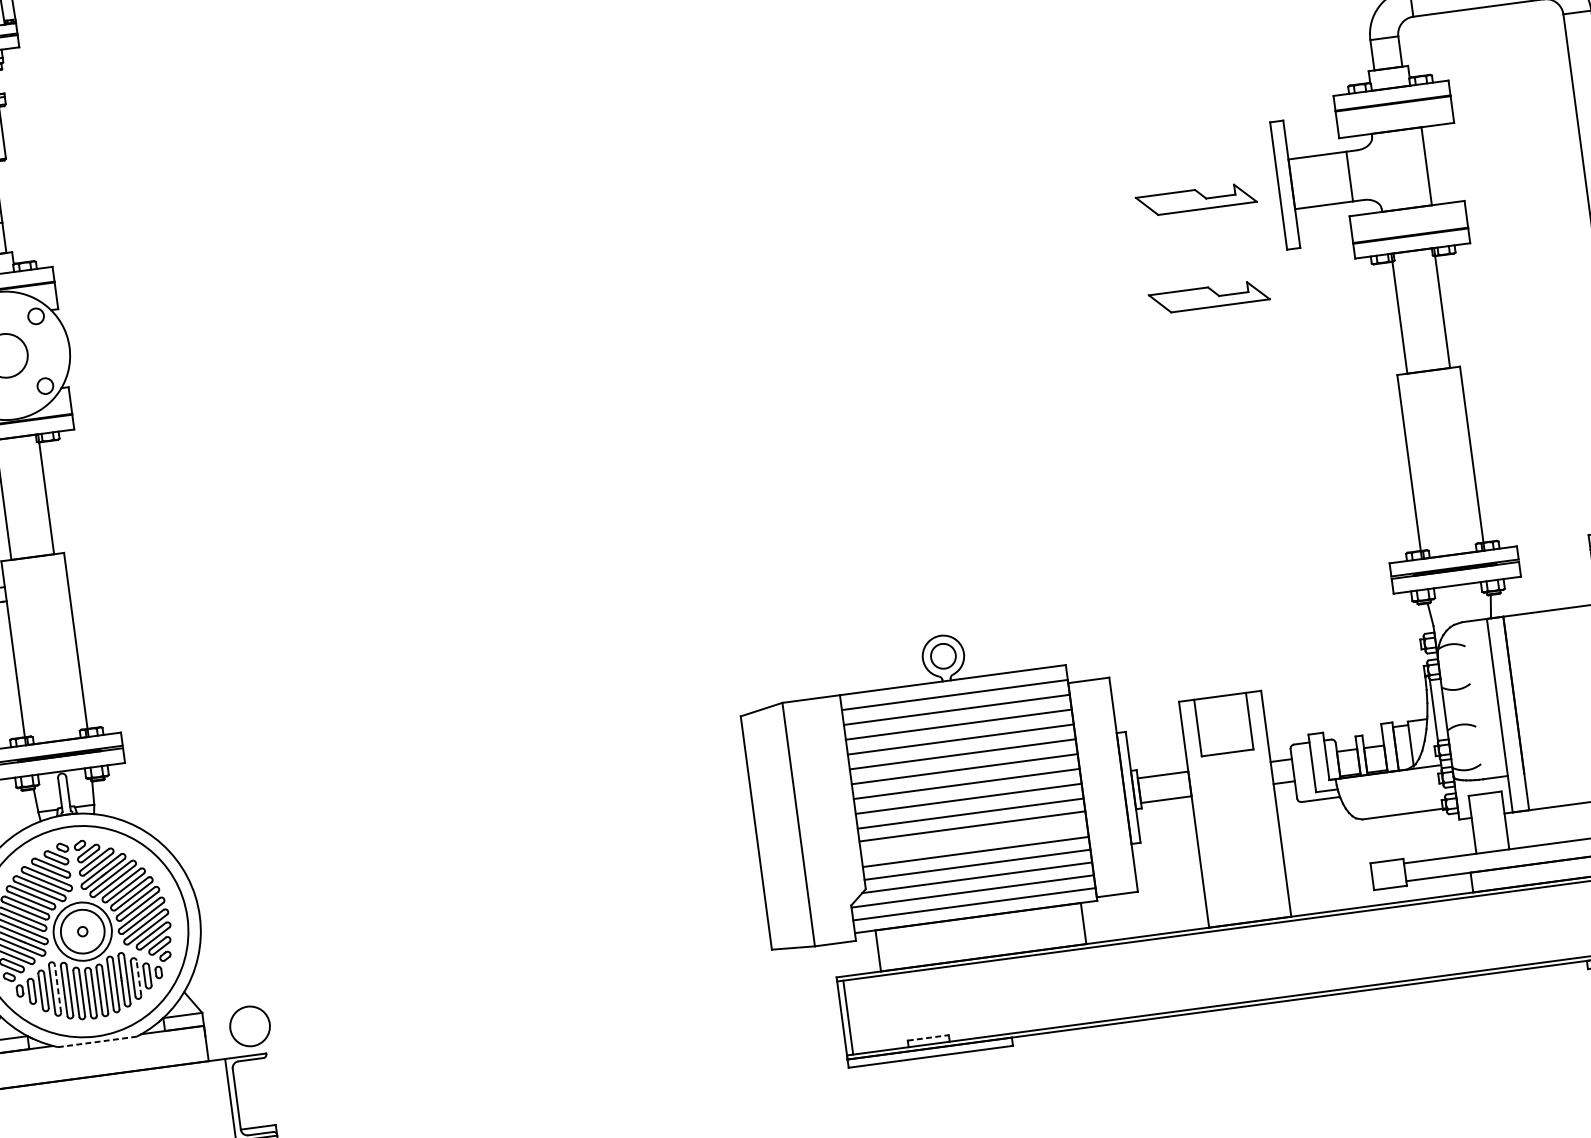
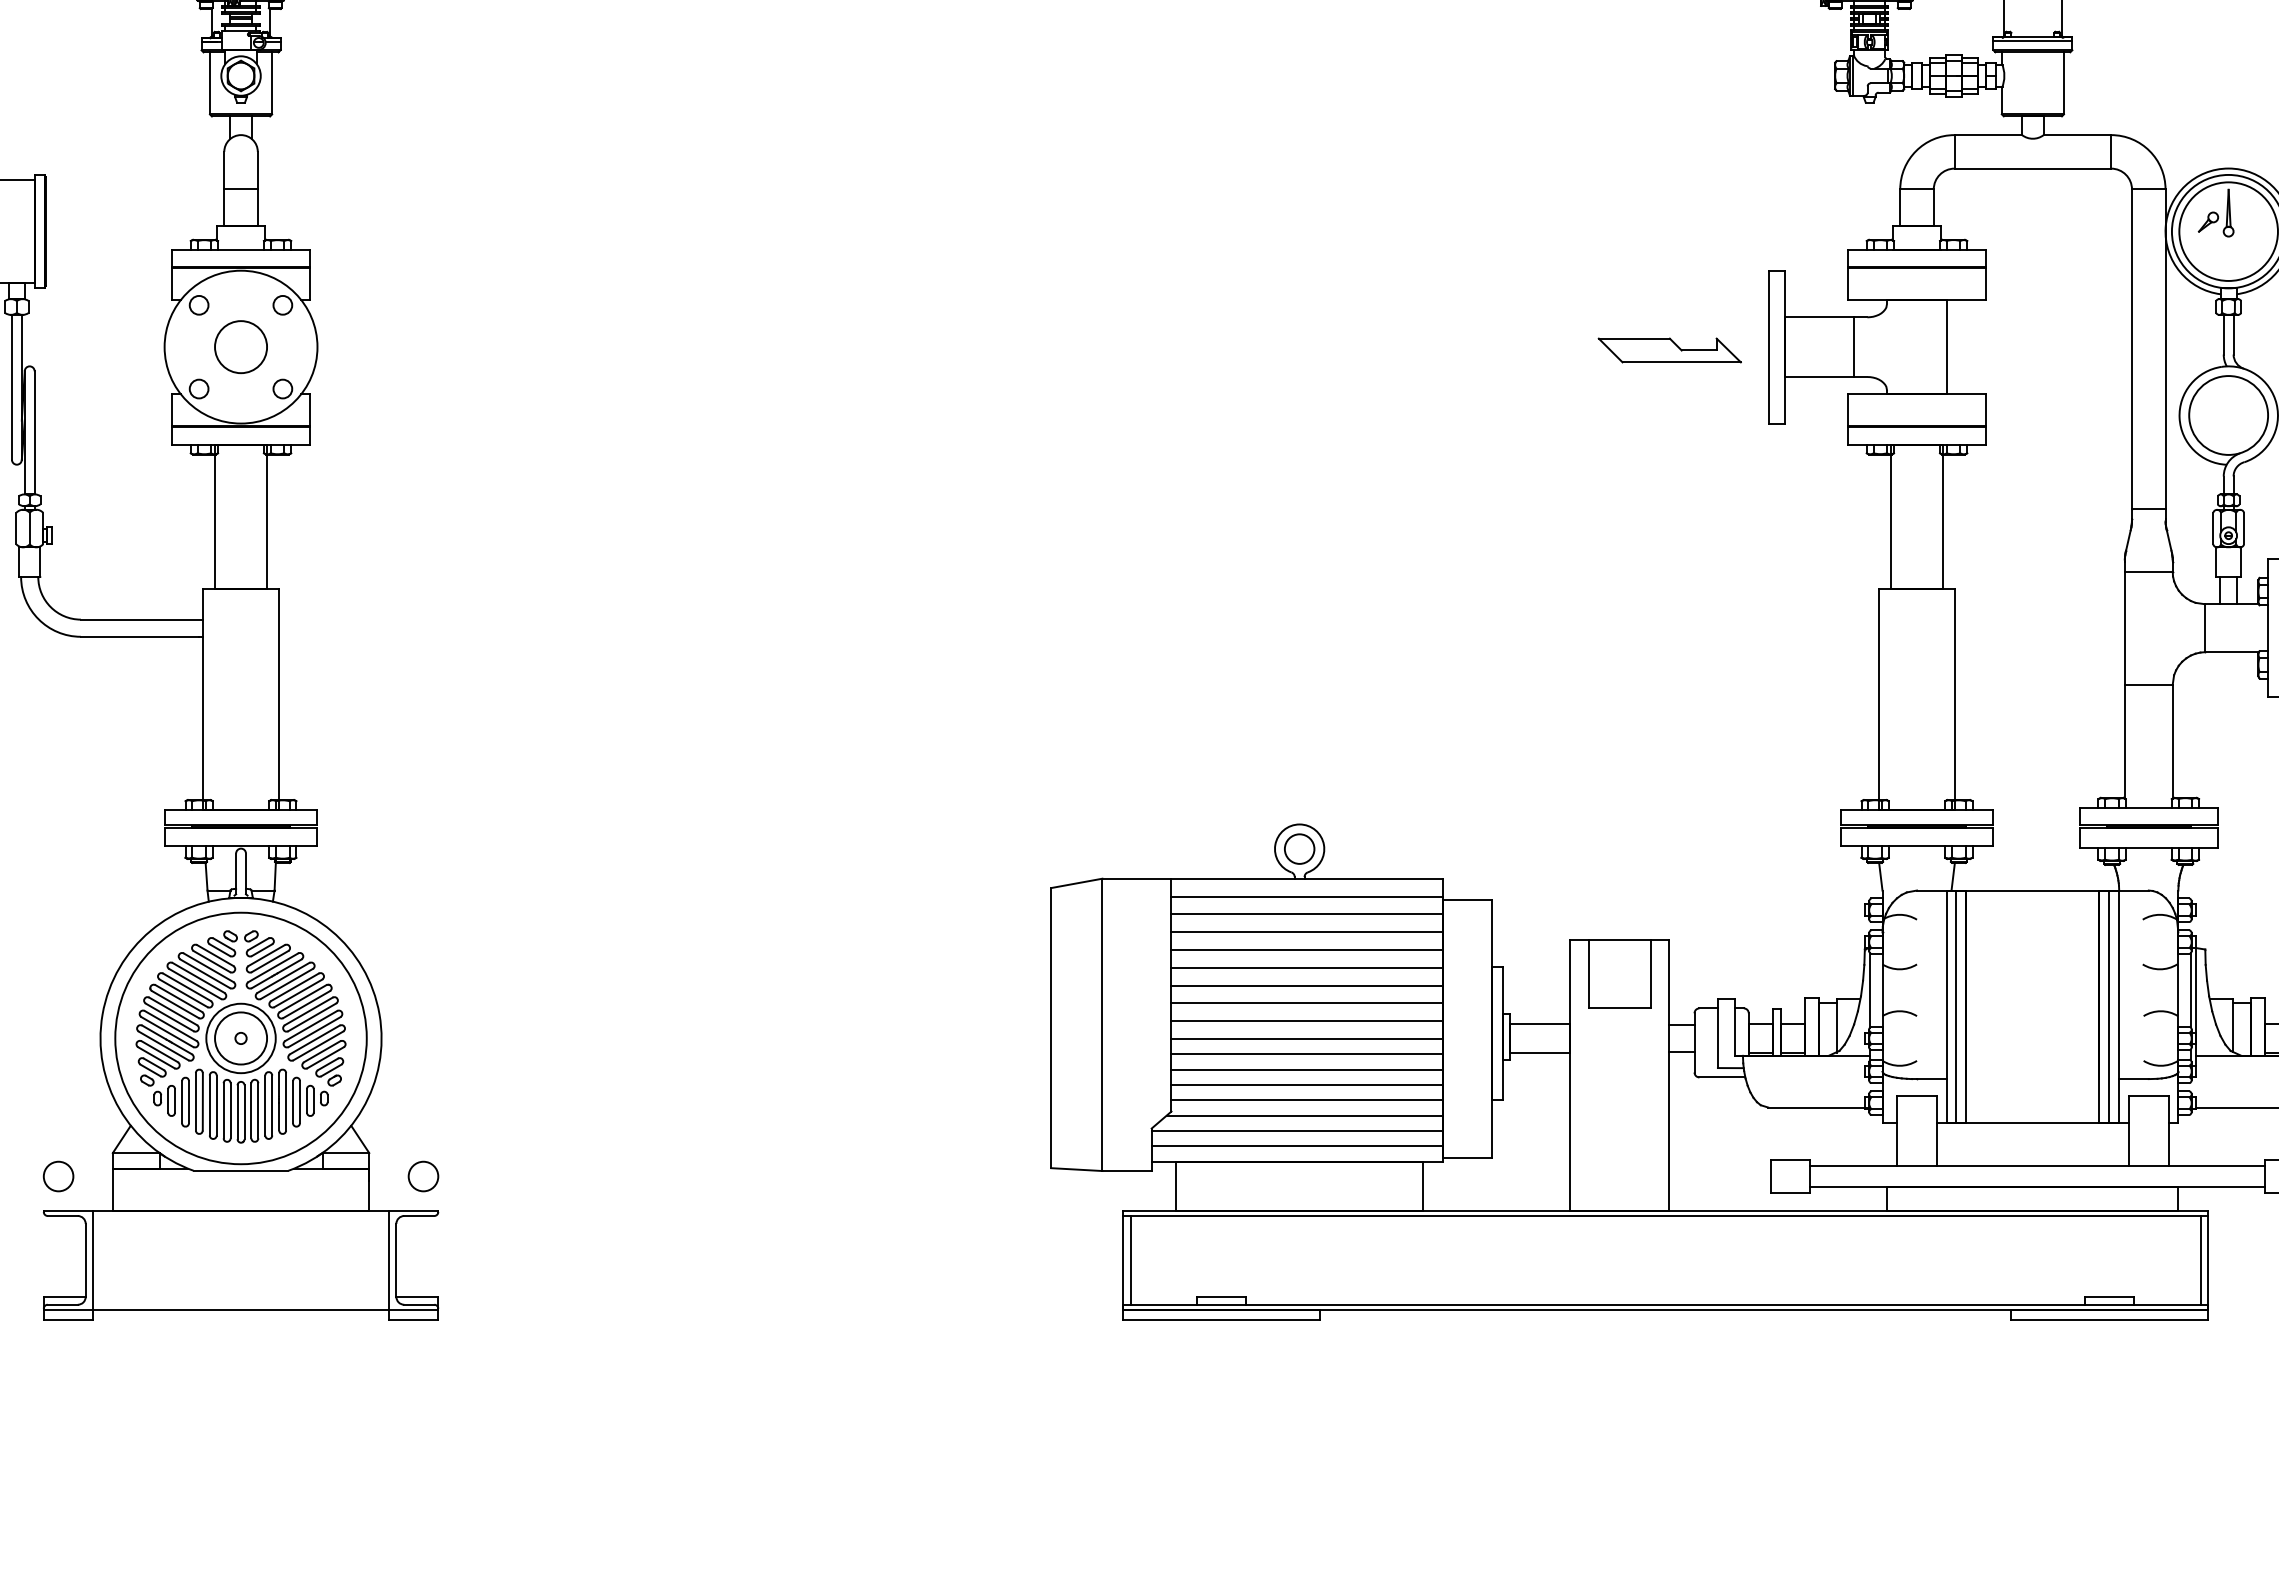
part: (1209, 297) -> (1669, 467), removed
line: (1508, 714) -> (1956, 1006), added
line: (973, 839) -> (1306, 1069), added
line: (139, 977) -> (300, 1101), dashed -> solid
line: (57, 988) -> (202, 1101), dashed -> solid
circle: (250, 1026) -> (423, 1176), size x0.62
line: (928, 1037) -> (1221, 1296), dashed -> solid
line: (97, 1041) -> (241, 1170), dashed -> solid

